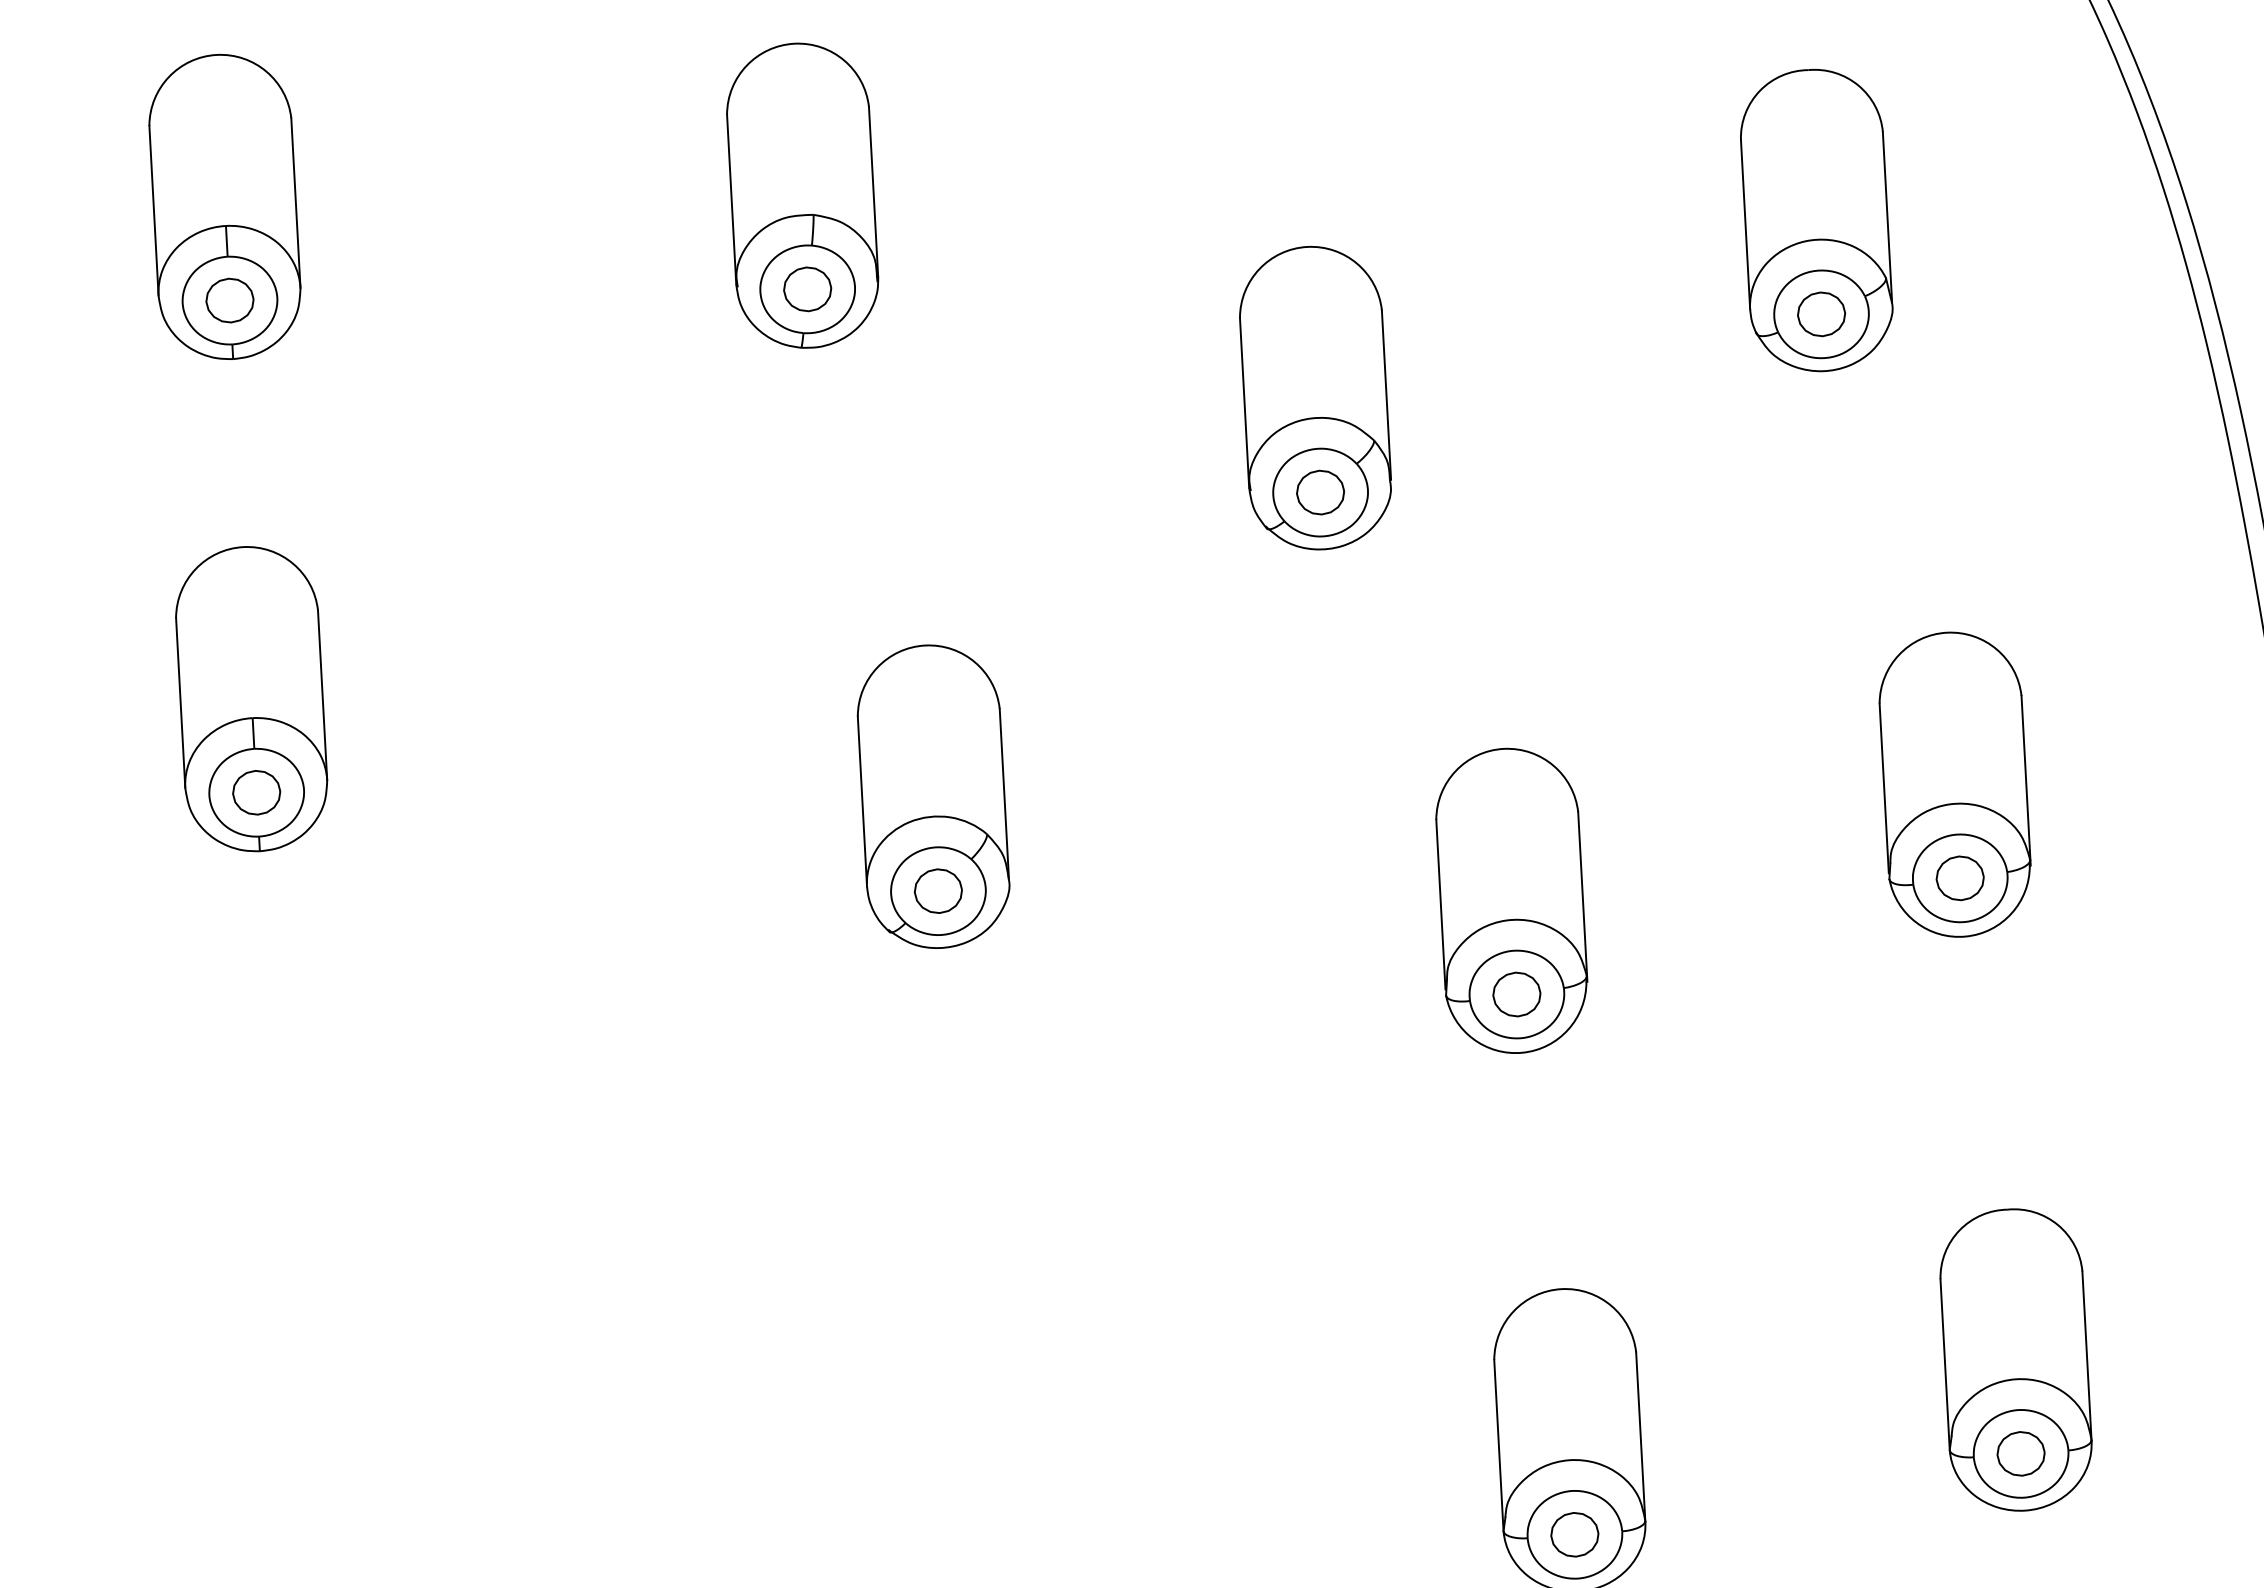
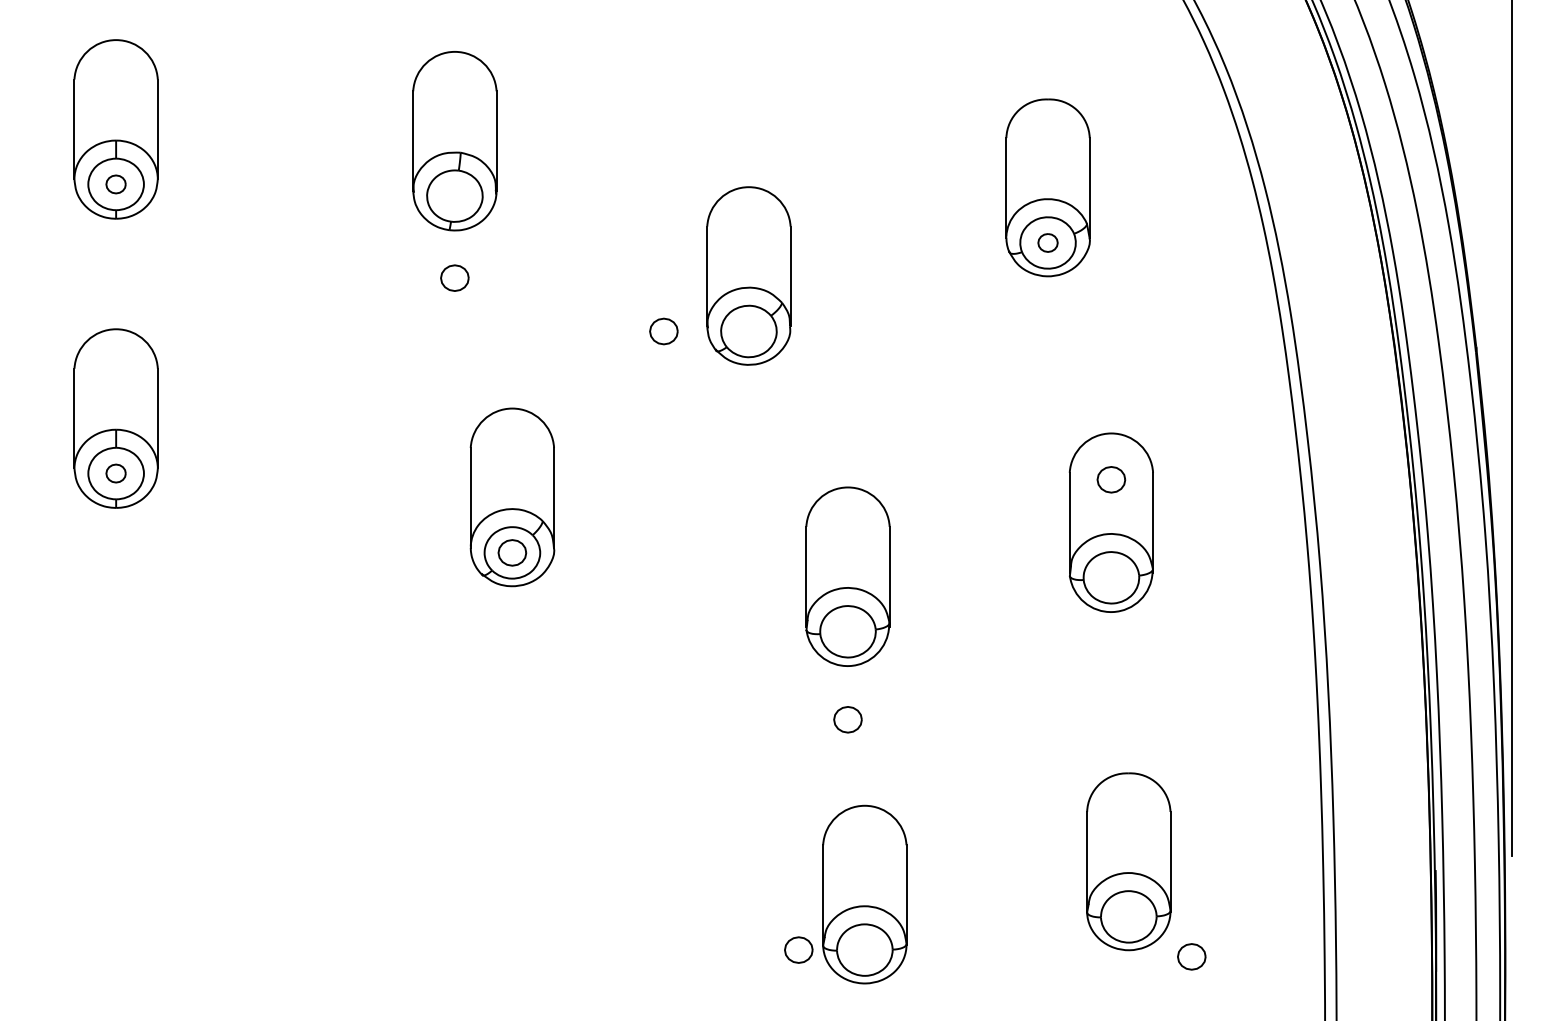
part: (806, 288) -> (454, 277), moved
part: (228, 300) -> (115, 184), size x0.7
part: (1820, 313) -> (1047, 242), size x0.7
part: (1319, 492) -> (663, 331), moved
part: (255, 792) -> (115, 473), size x0.7
part: (1960, 877) -> (1111, 479), moved
part: (1516, 994) -> (847, 719), moved
part: (2020, 1453) -> (1191, 956), moved
part: (1574, 1533) -> (798, 949), moved

